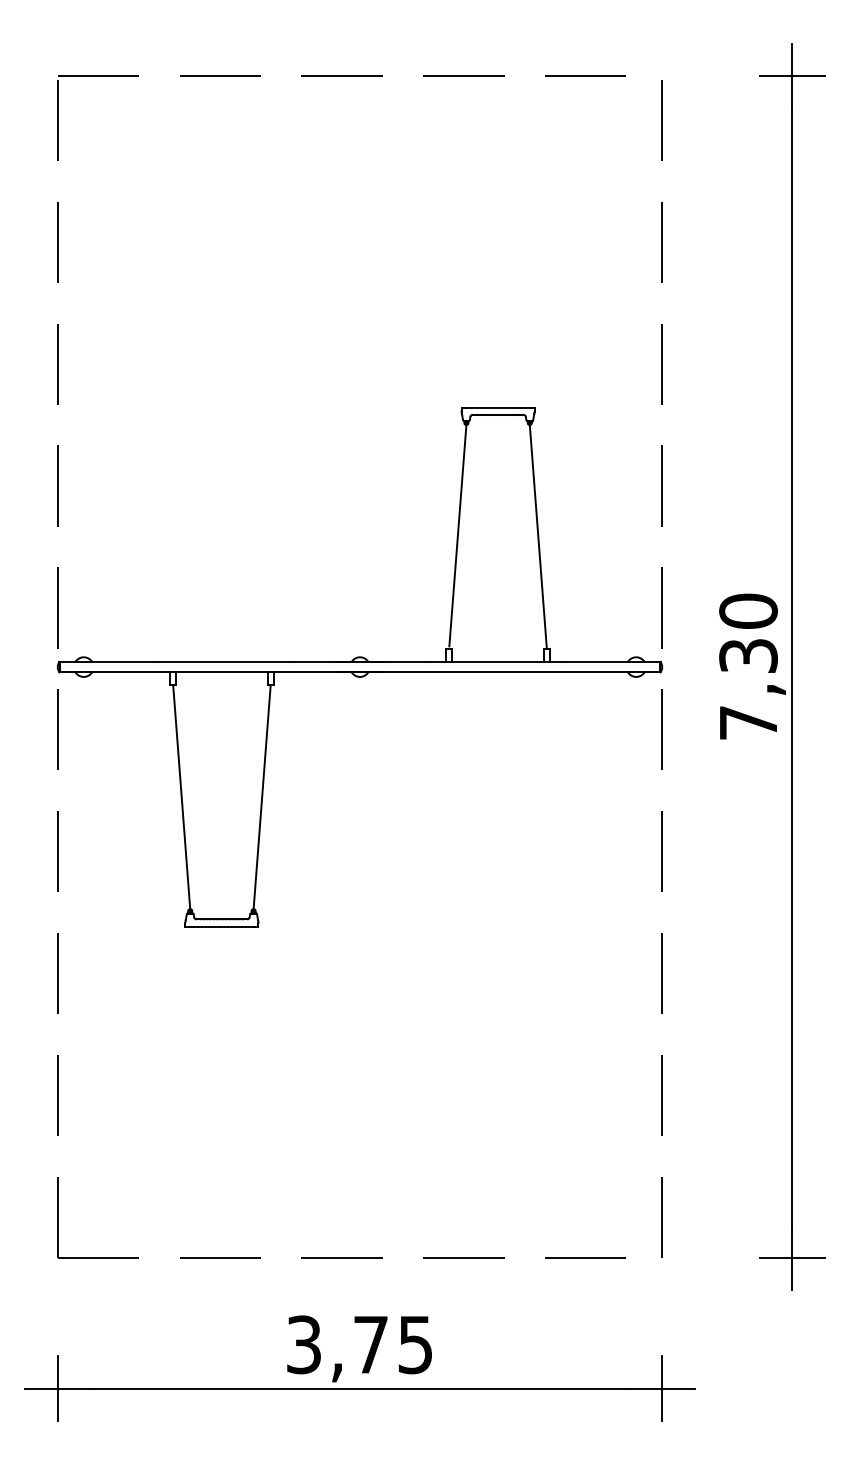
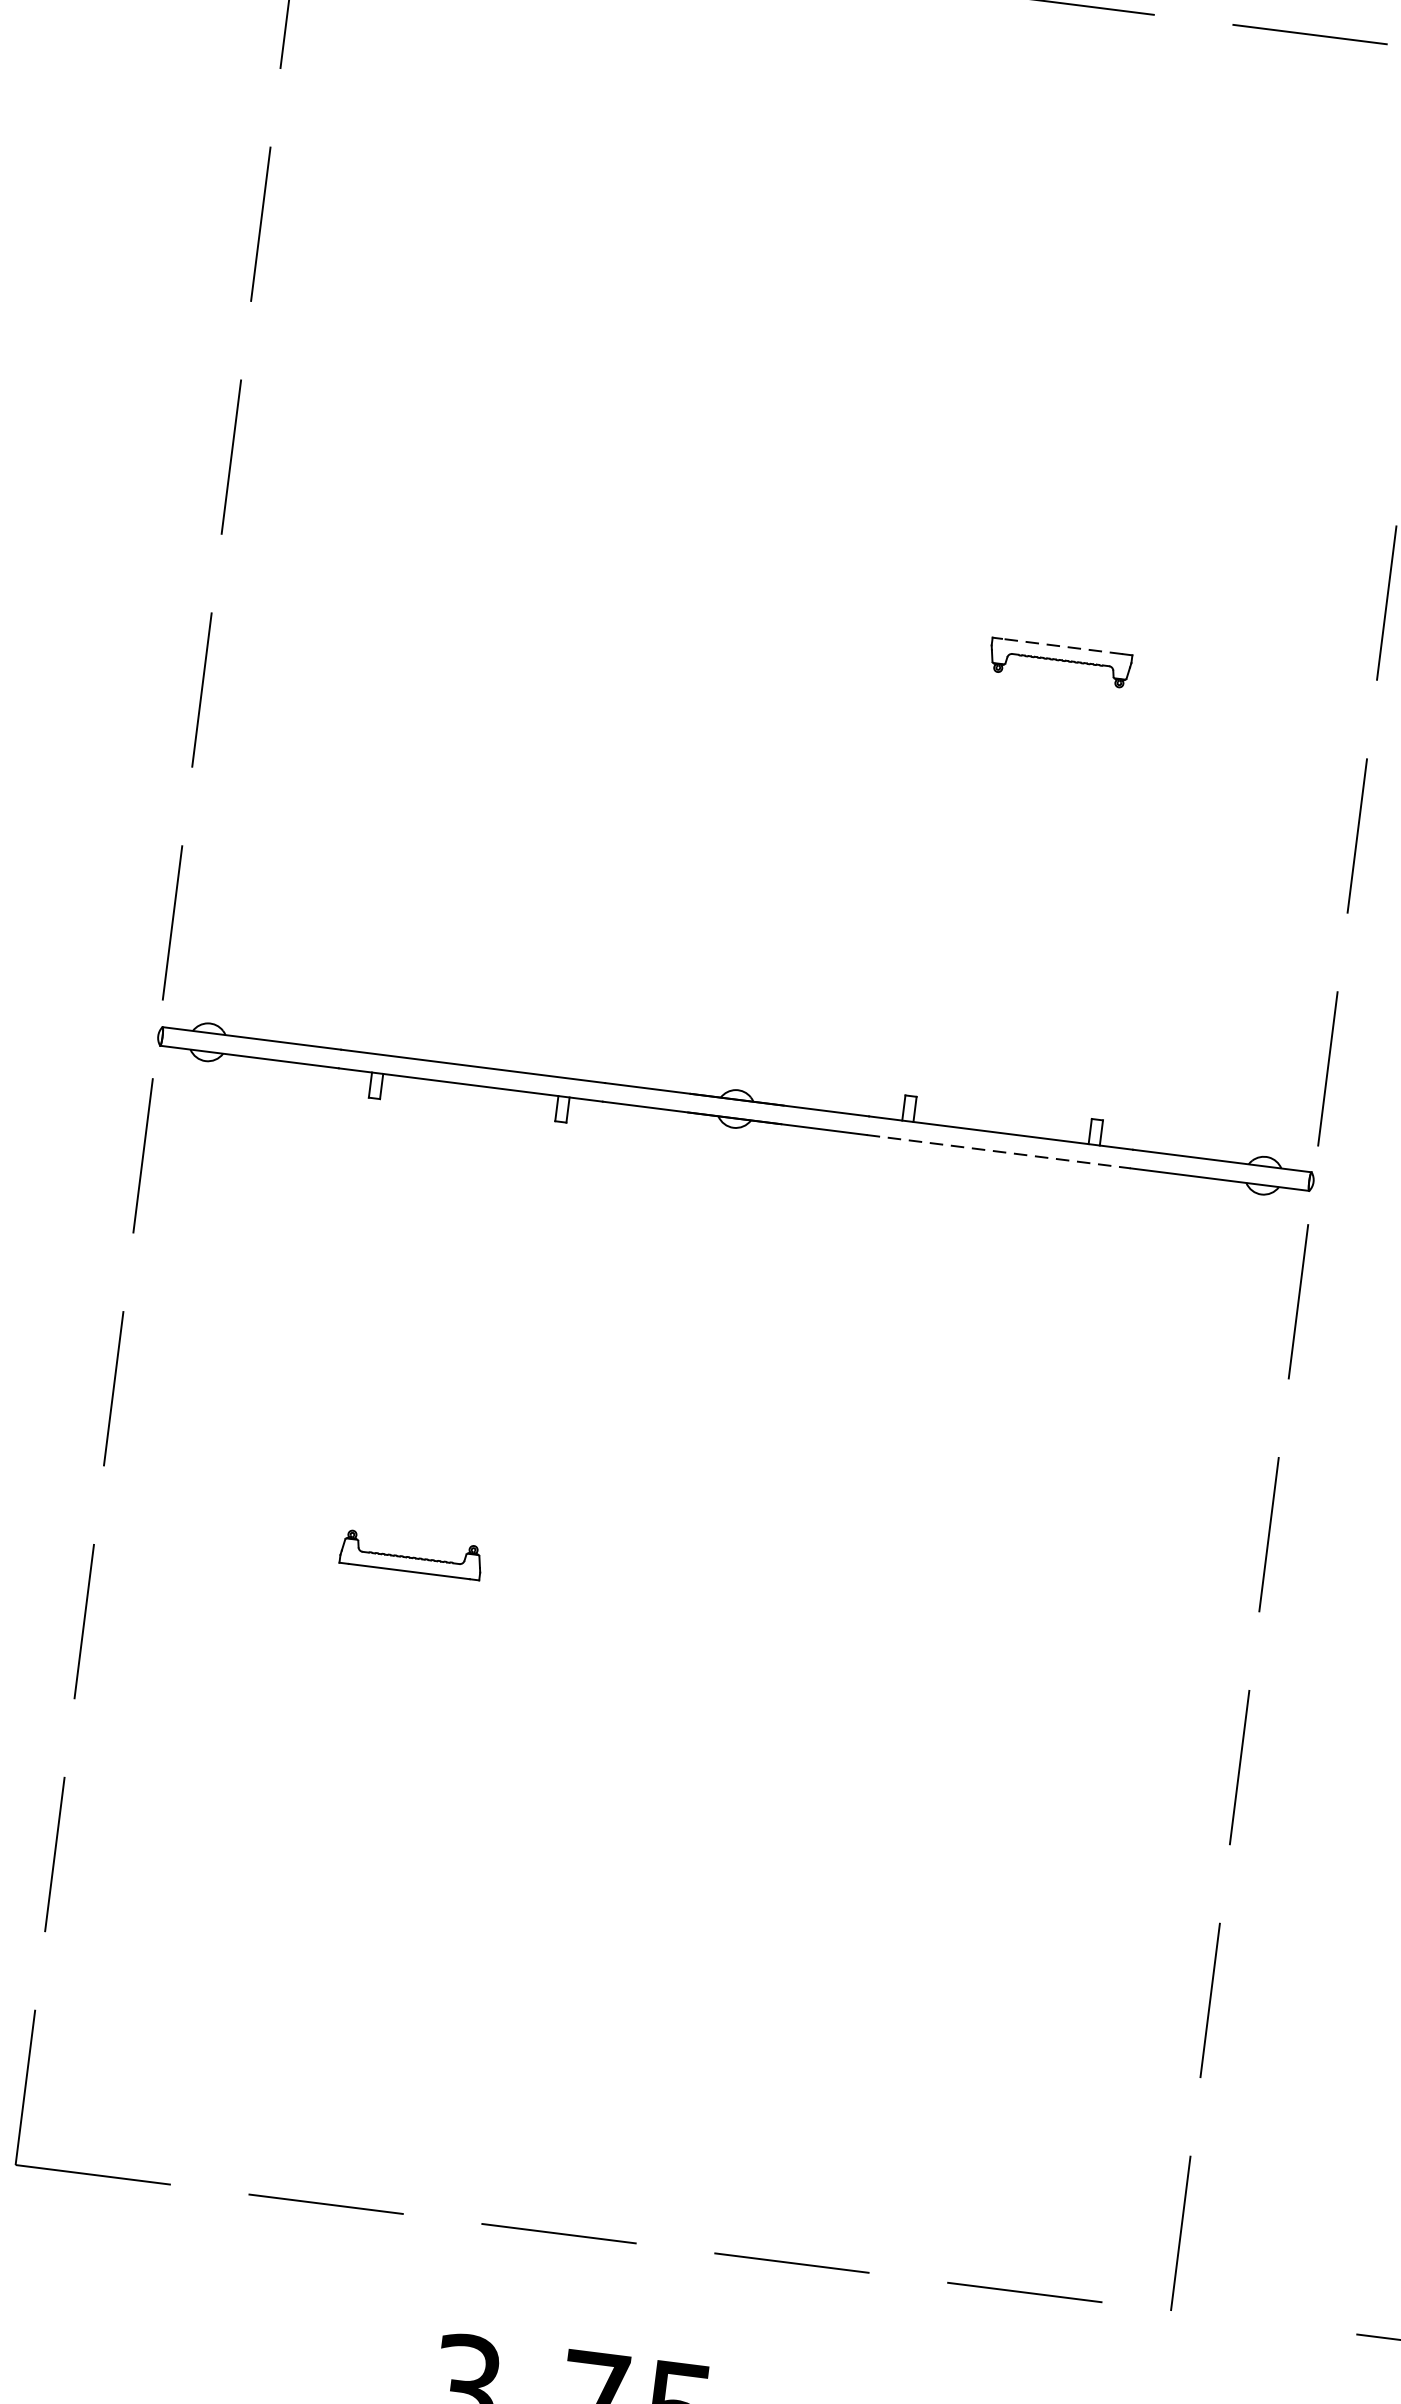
line: (498, 407) -> (1063, 646), solid -> dashed
line: (457, 535) -> (954, 881), removed
line: (537, 537) -> (1106, 904), removed
line: (498, 671) -> (999, 1150), solid -> dashed
line: (181, 797) -> (363, 1315), removed
line: (261, 797) -> (516, 1334), removed

